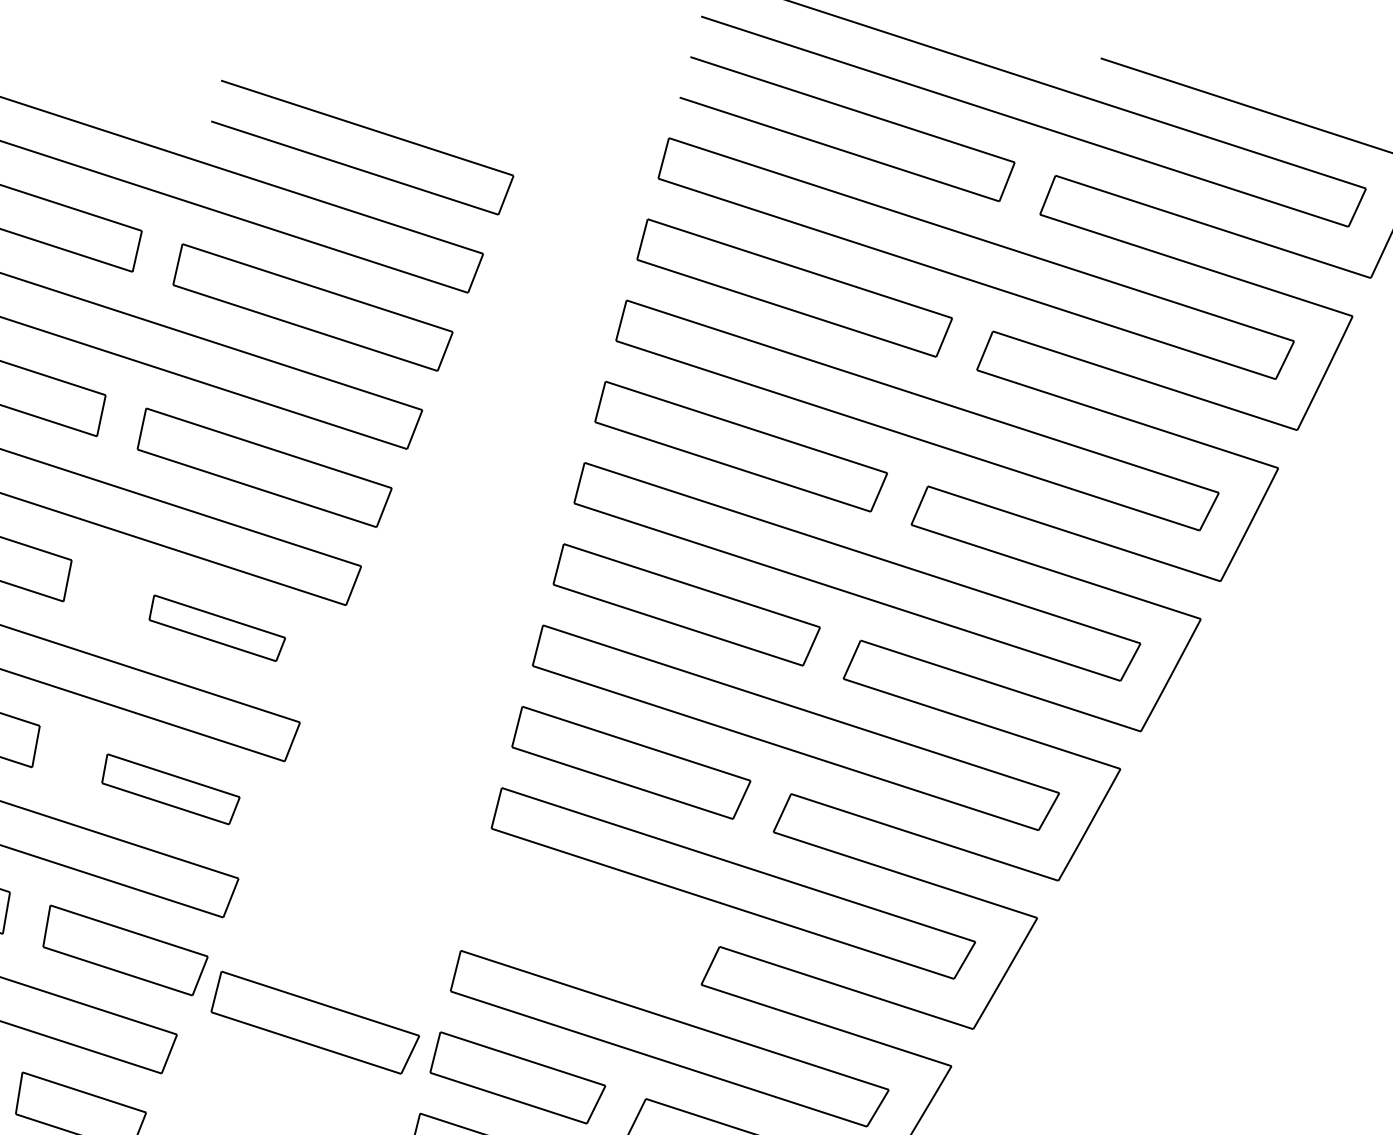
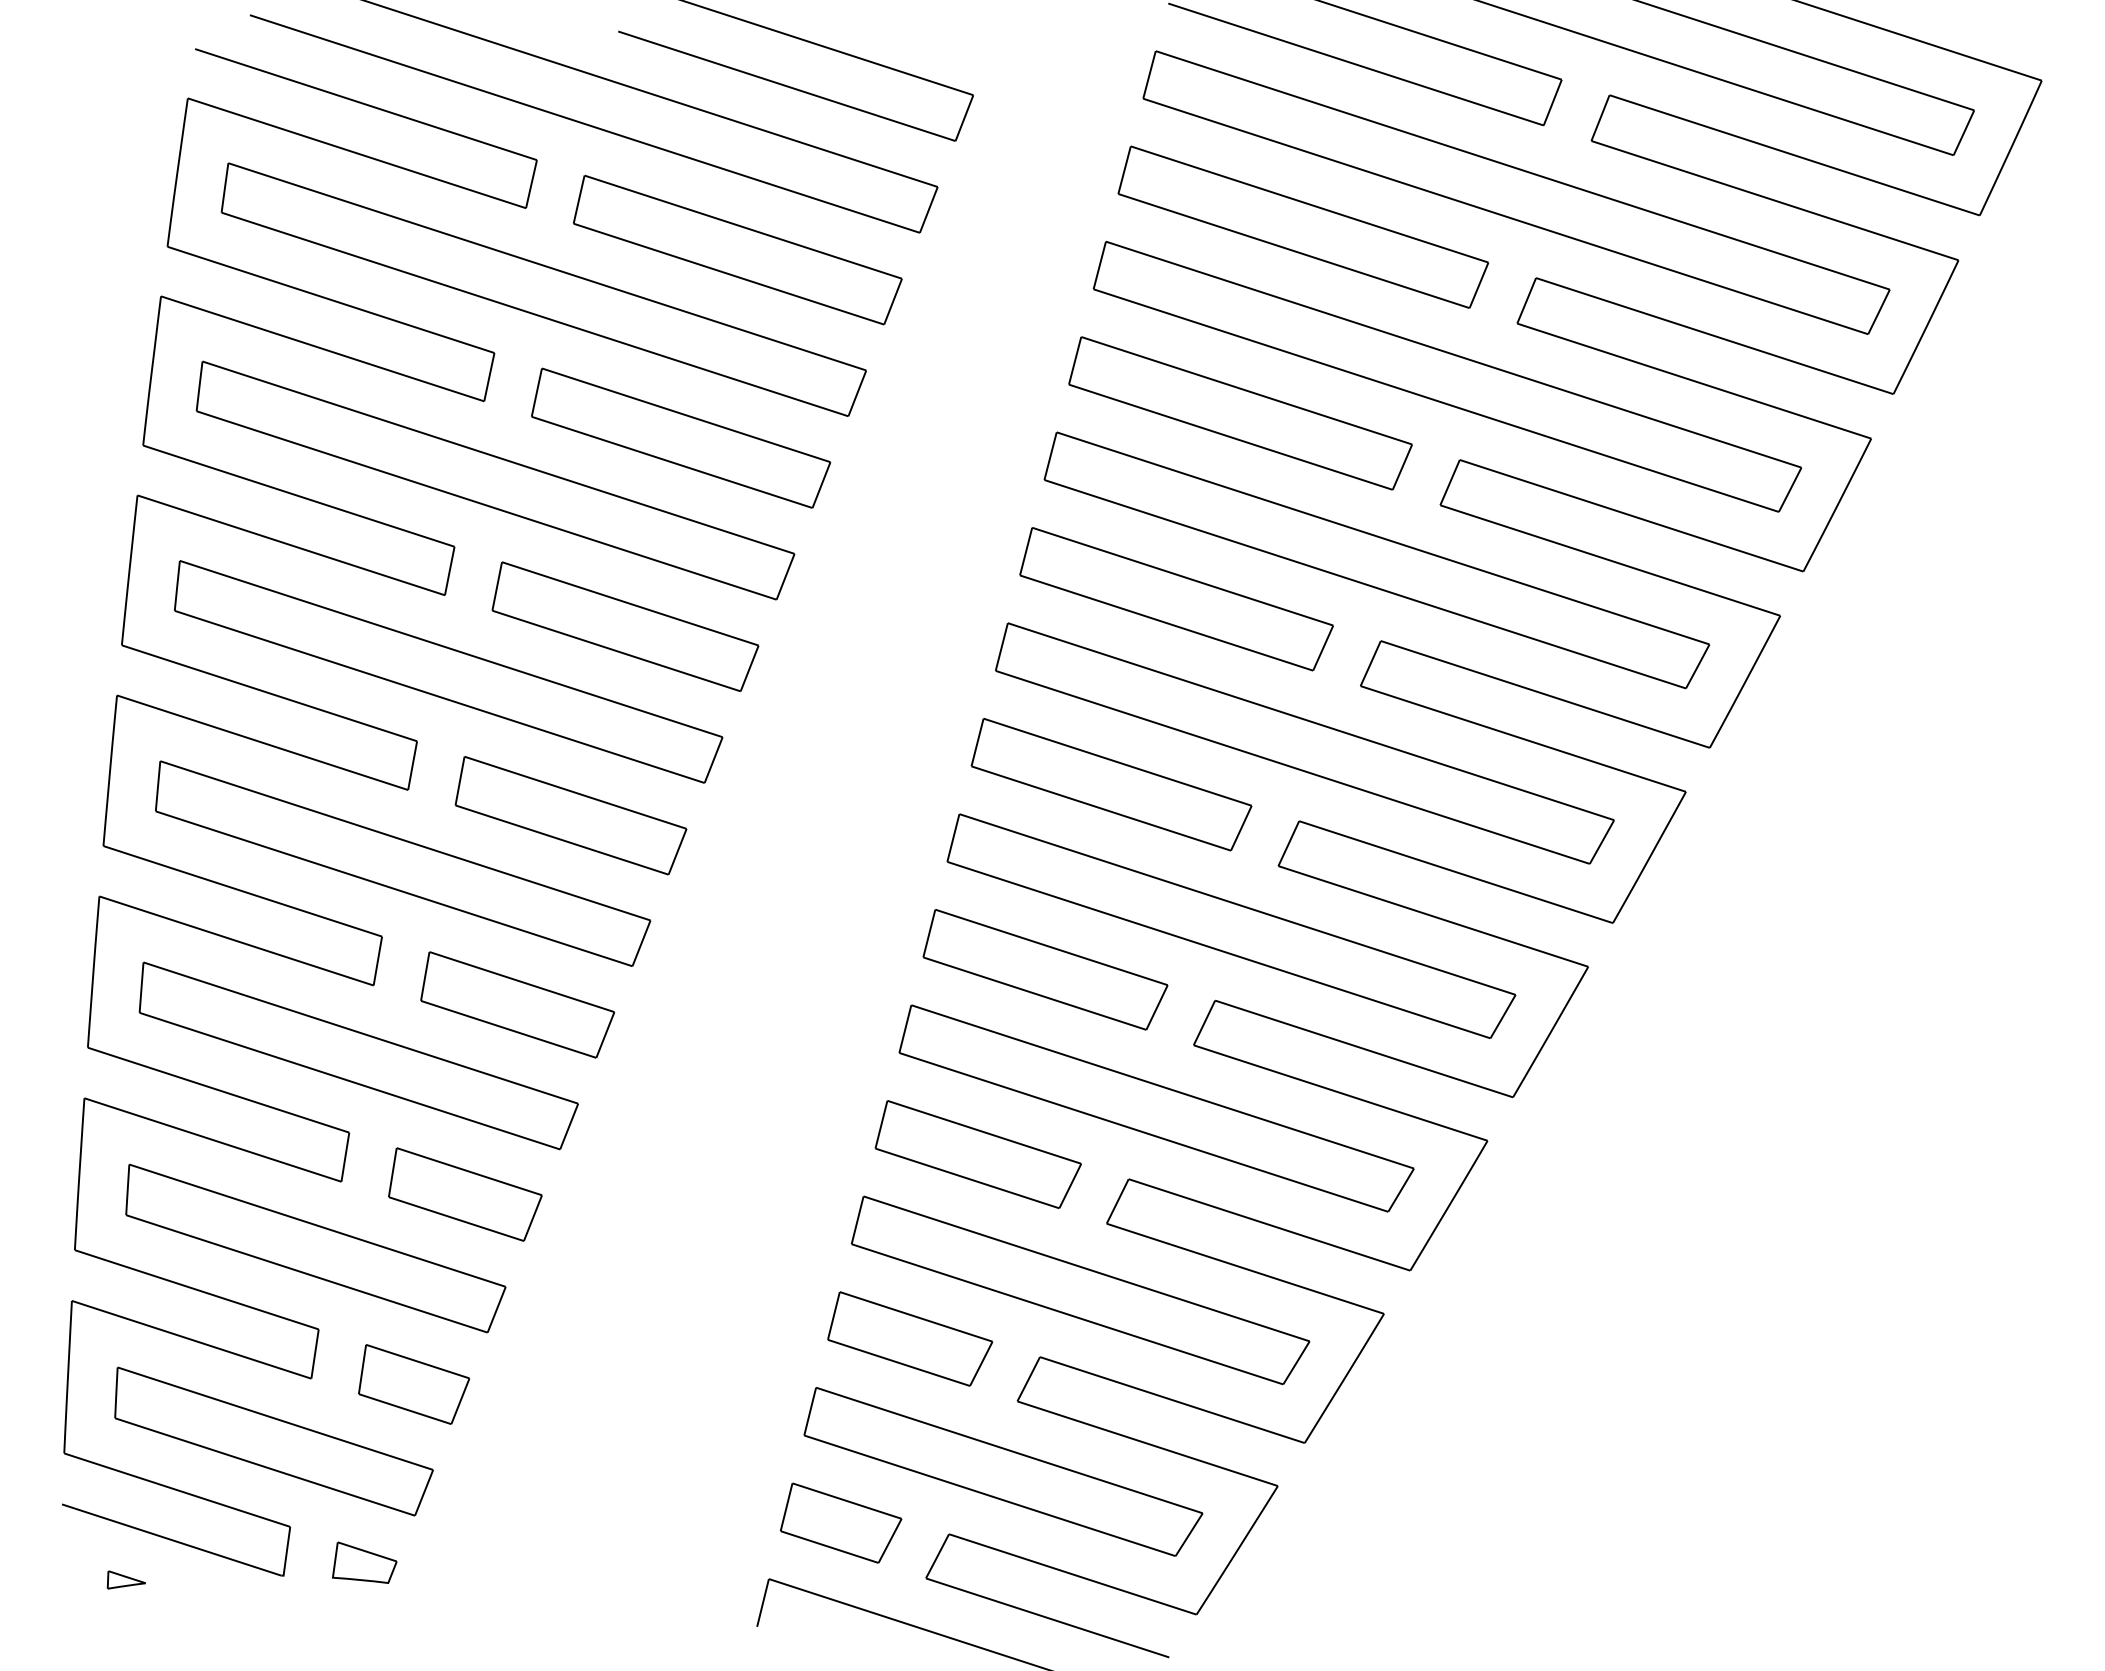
part: (217, 628) -> (625, 626), size x1.67
part: (170, 789) -> (570, 815), size x1.43
part: (315, 1022) -> (1045, 969), moved

